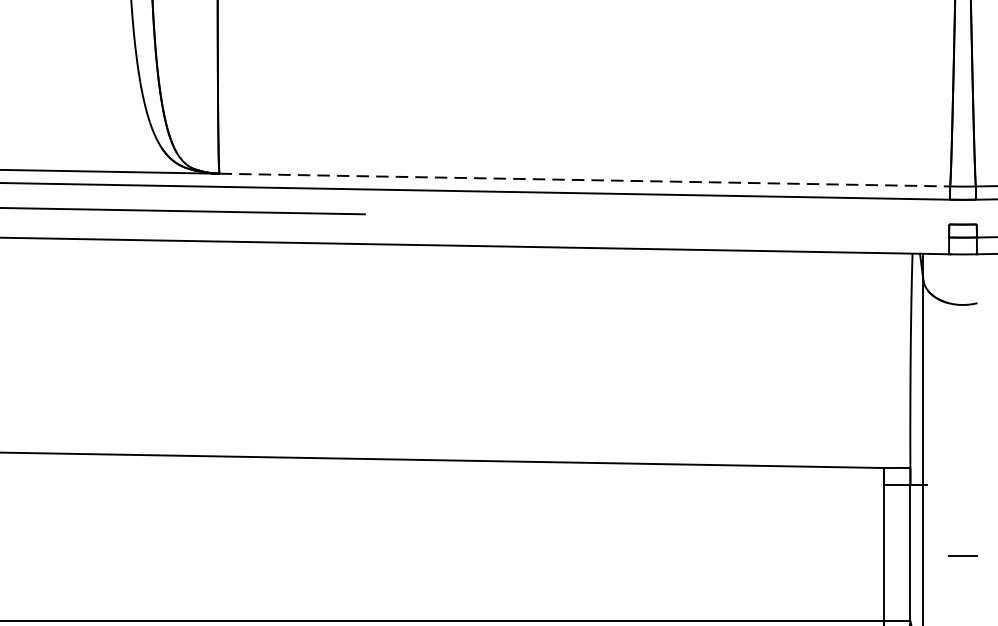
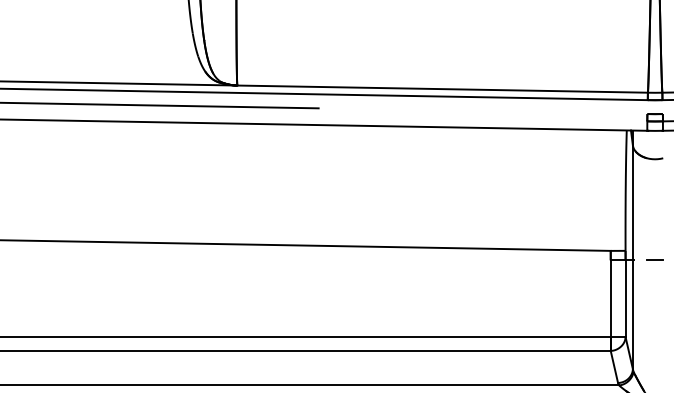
line: (586, 180) -> (443, 89), dashed -> solid
line: (961, 554) -> (654, 259), moved

